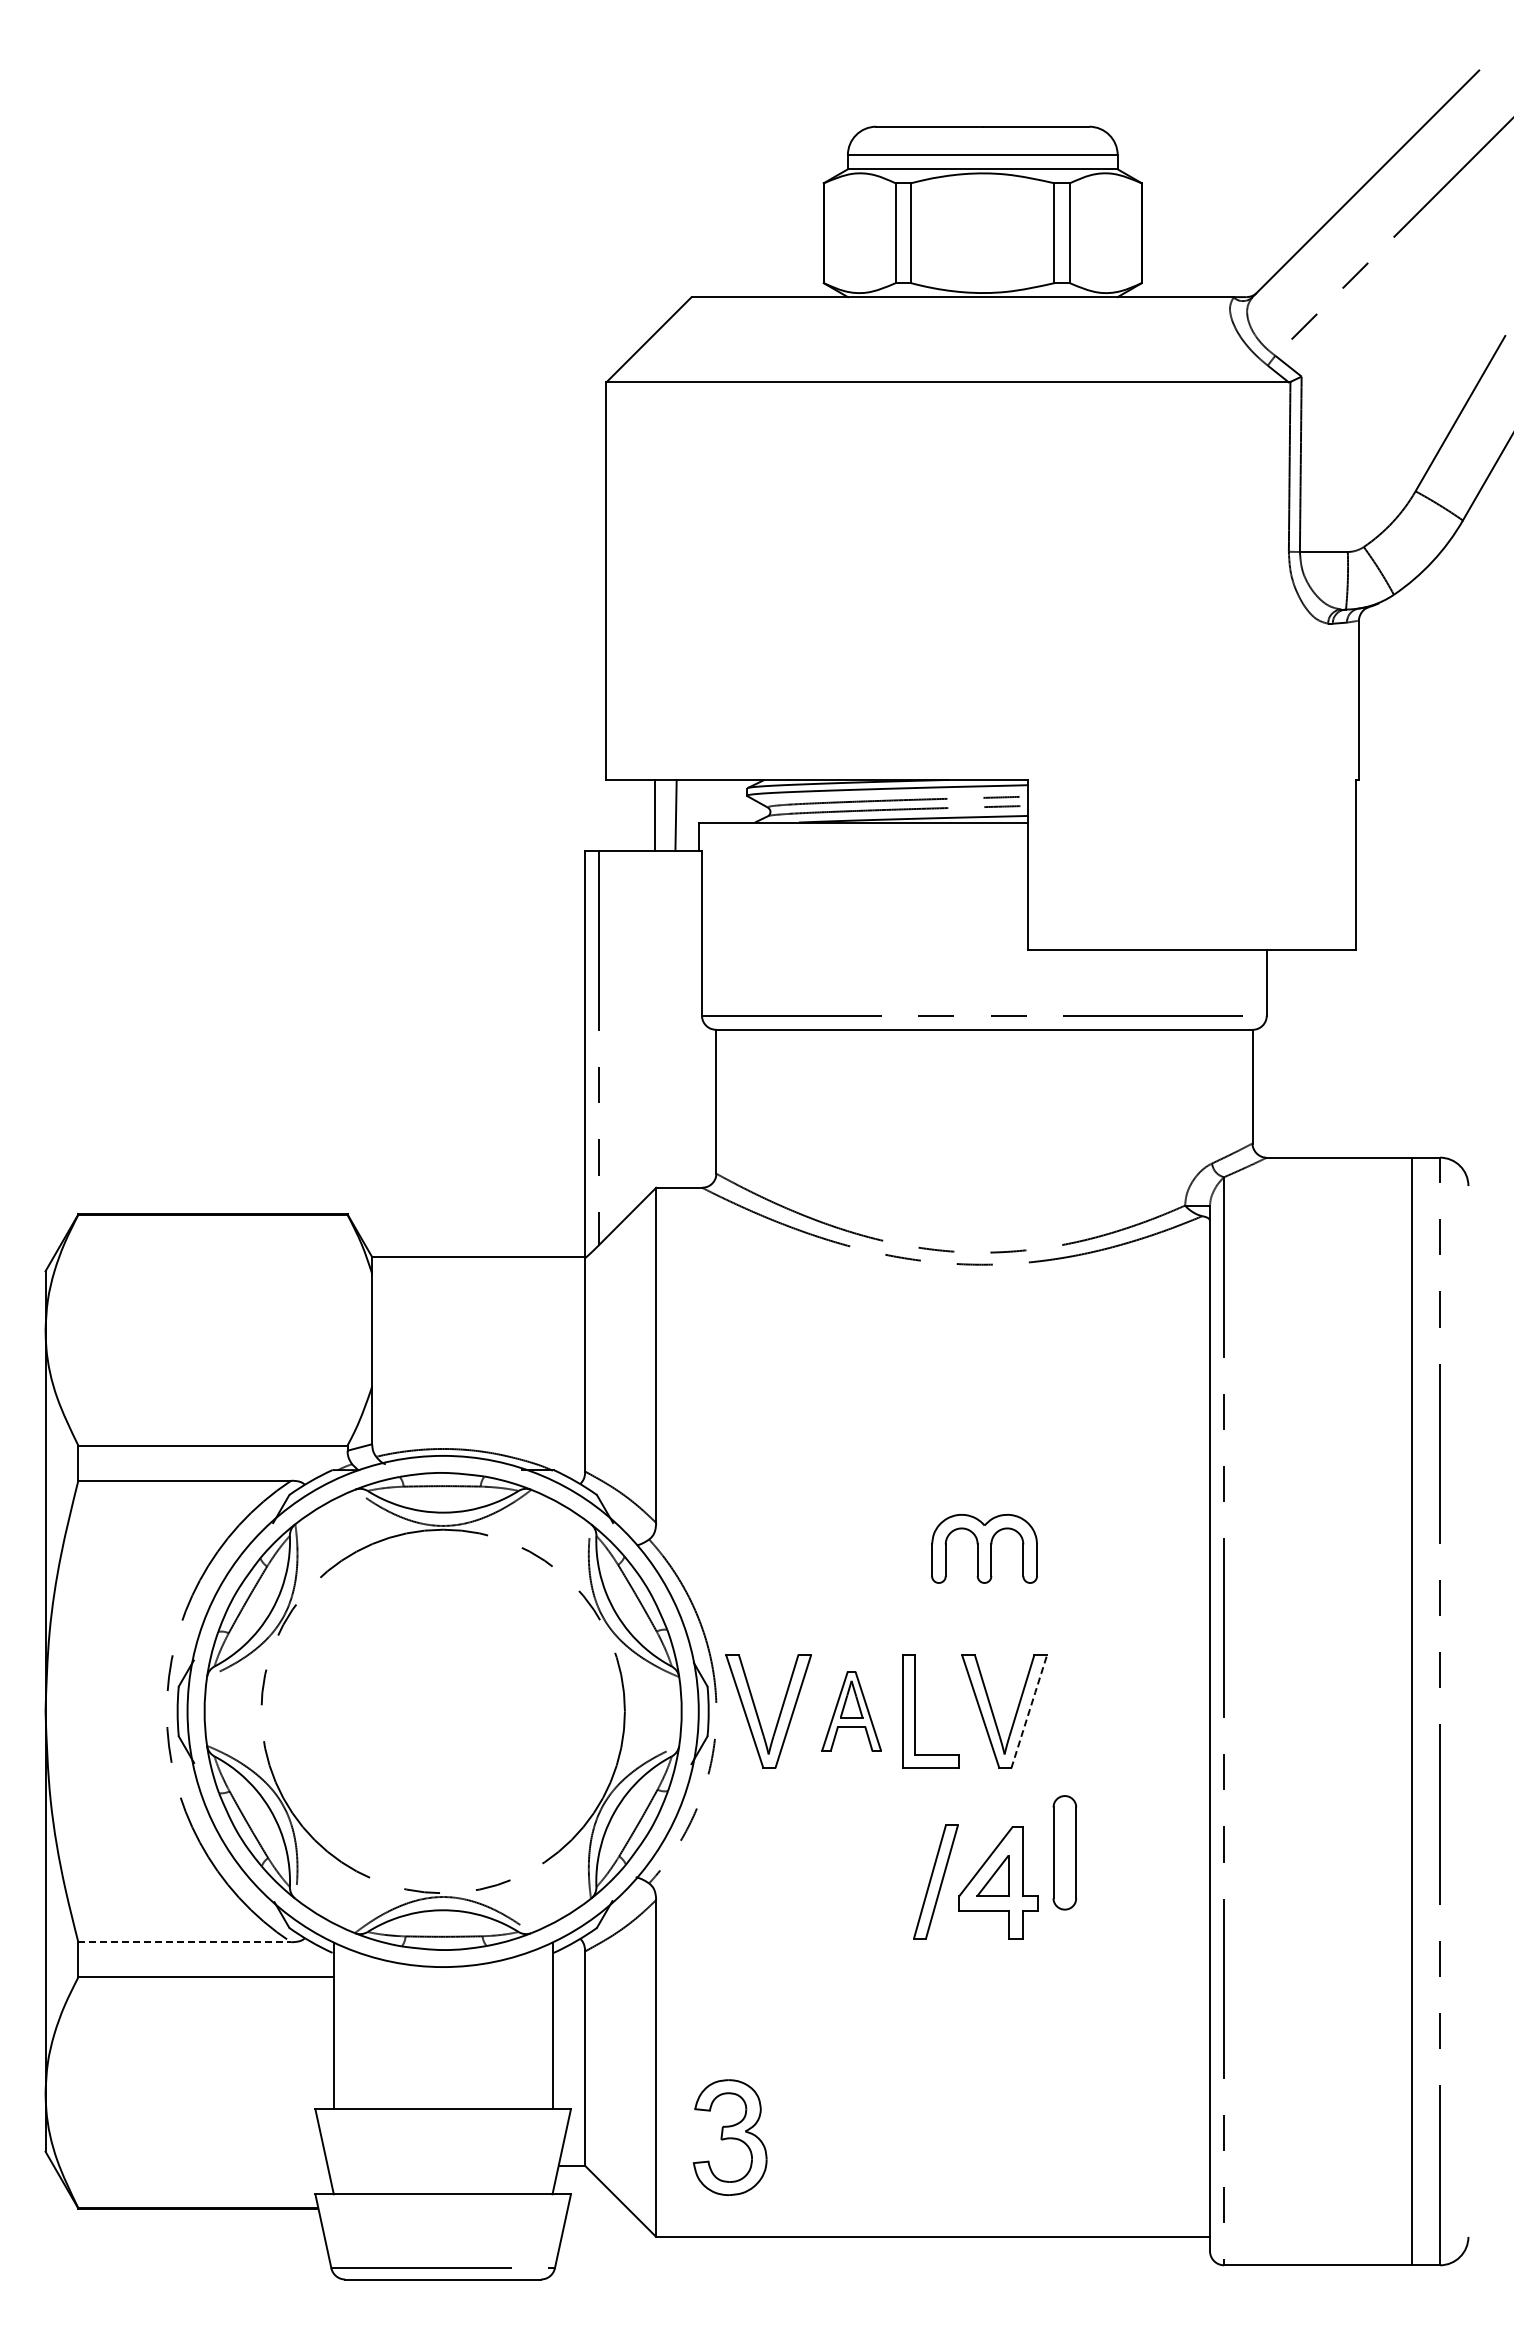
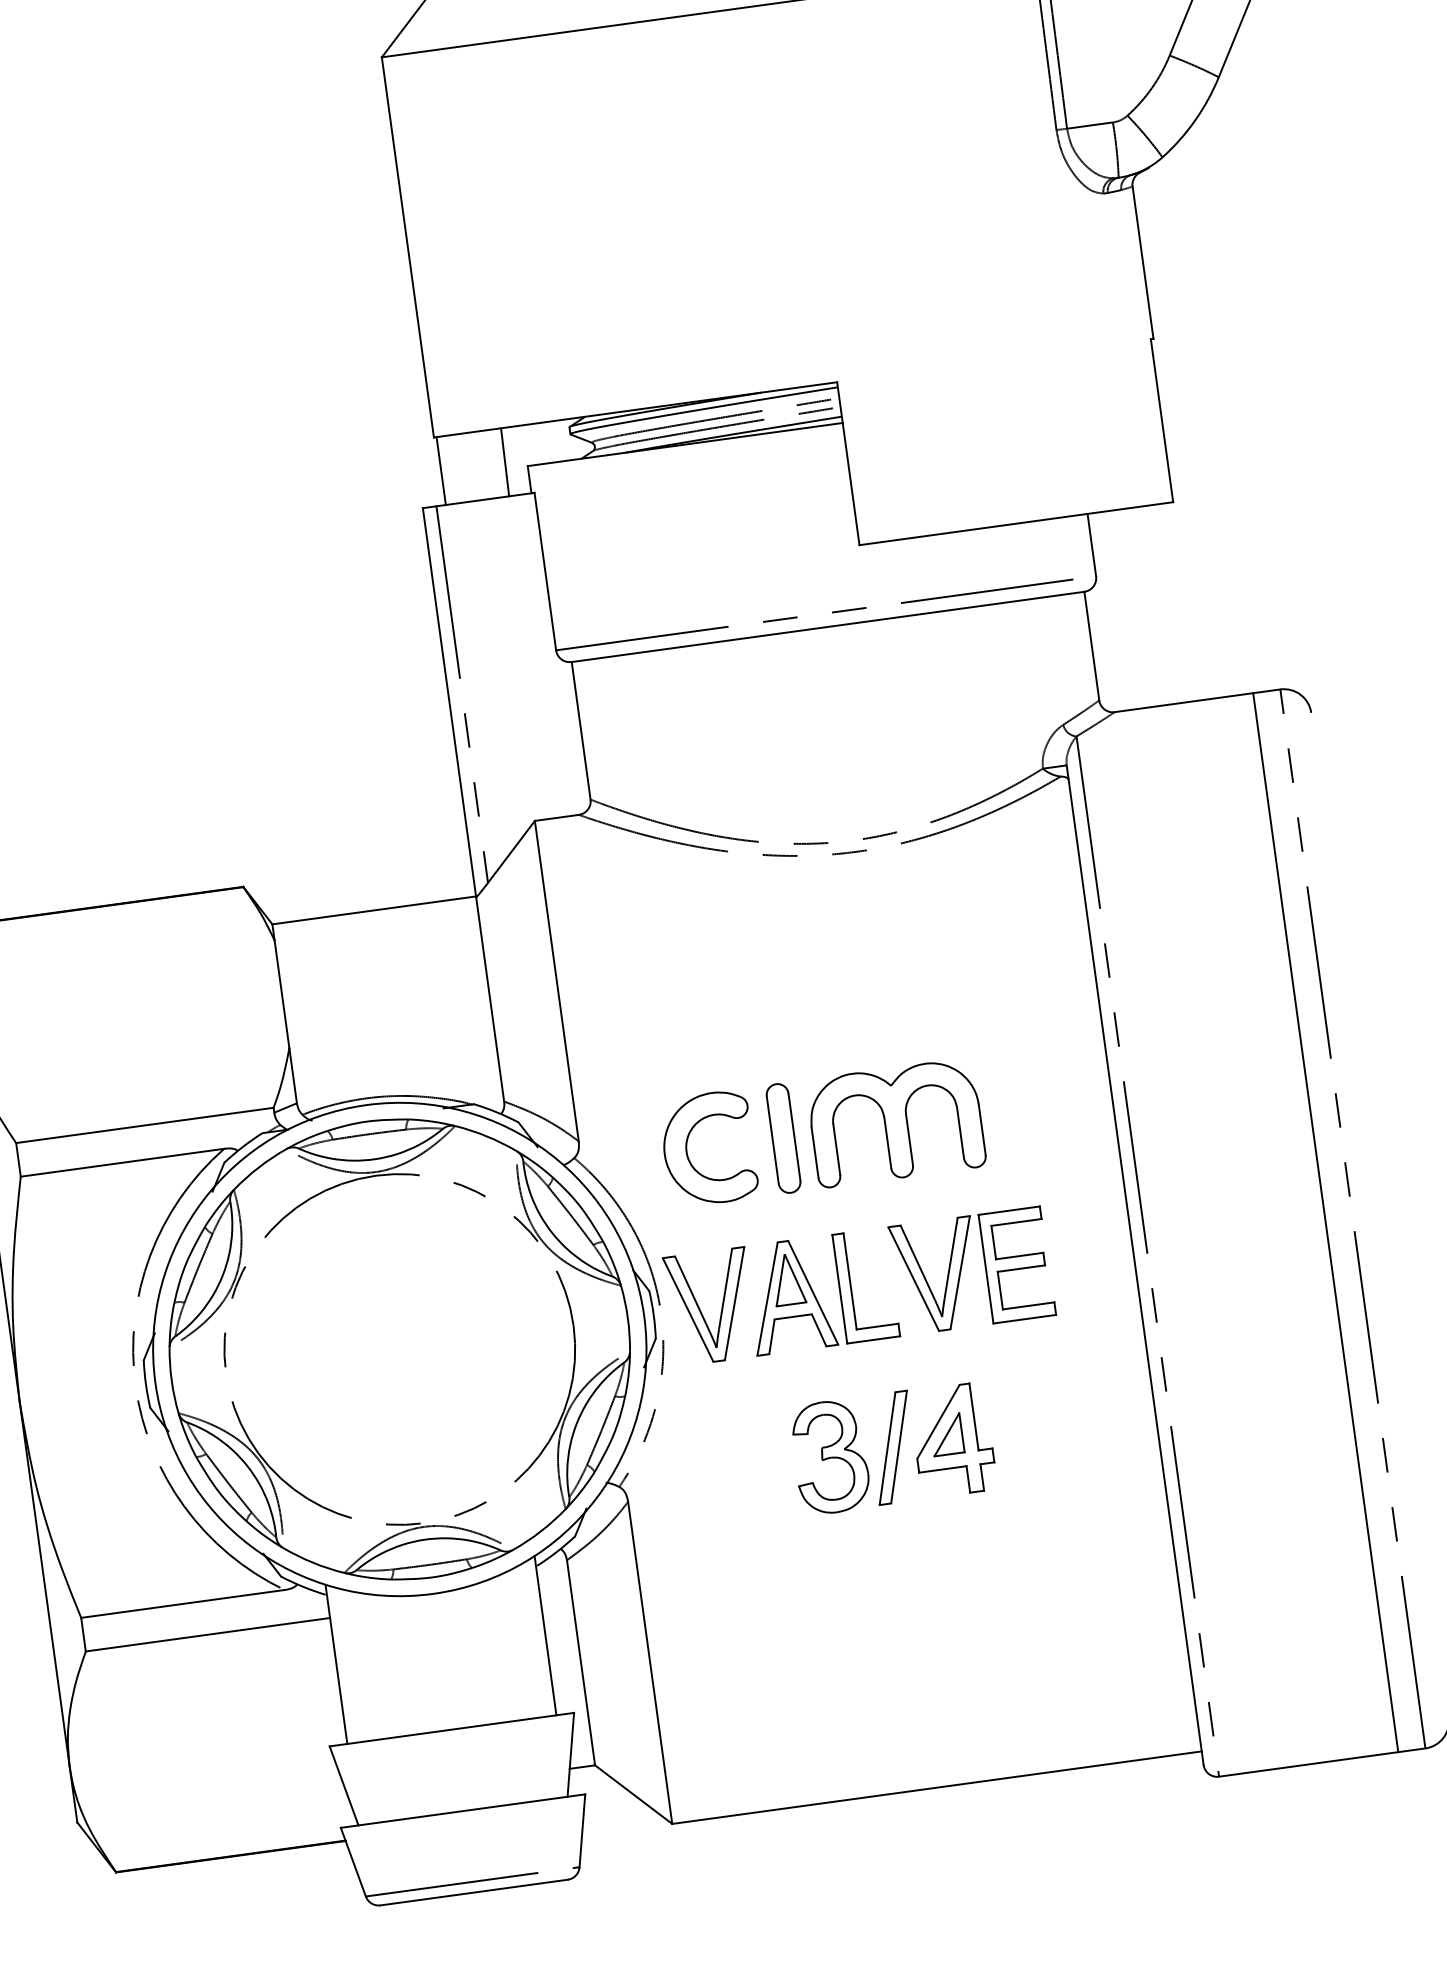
line: (655, 814) -> (441, 470), moved
part: (766, 1548) -> (687, 1151), added
part: (984, 1548) -> (896, 1122), size x1.67
part: (851, 1711) -> (790, 1296), size x1.43
line: (1029, 1711) -> (960, 1272), dashed -> solid
part: (1088, 1711) -> (1016, 1265), added
part: (1064, 1852) -> (783, 1138), moved
line: (185, 1942) -> (183, 1604), dashed -> solid
part: (730, 2137) -> (830, 1457), moved

